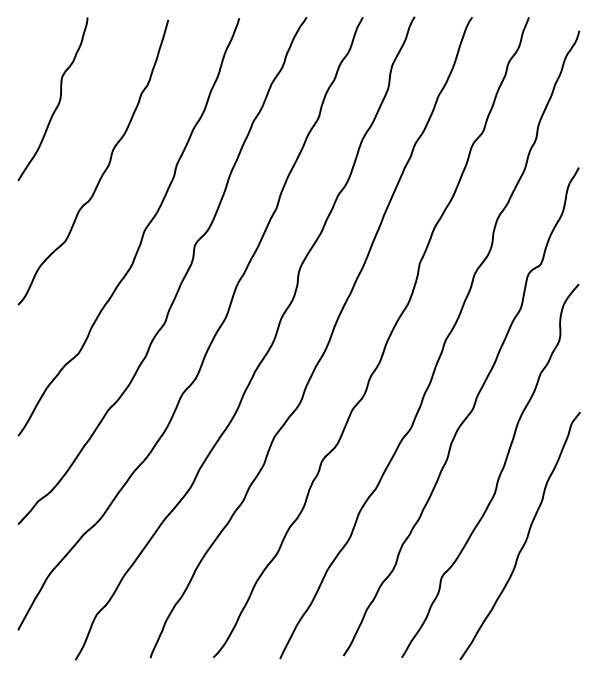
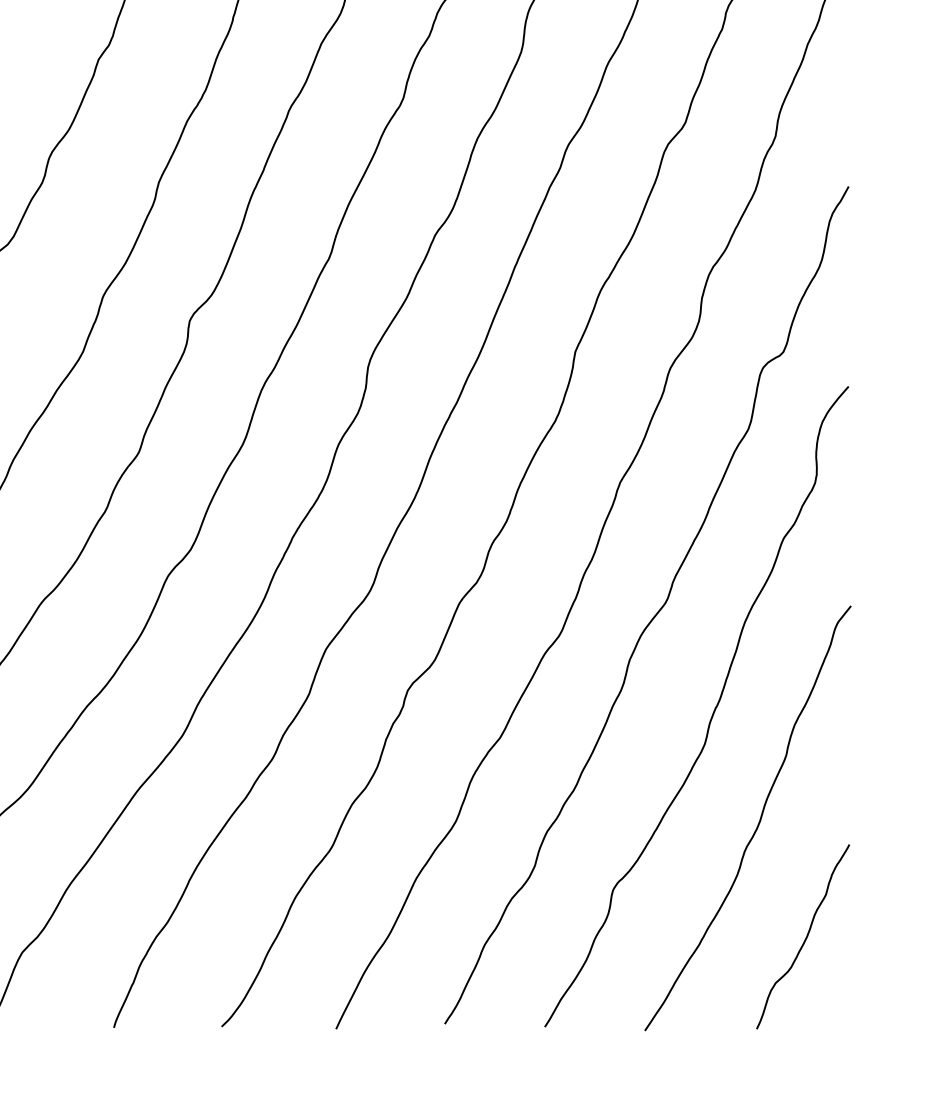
curve: (553, 605) -> (804, 937), added

